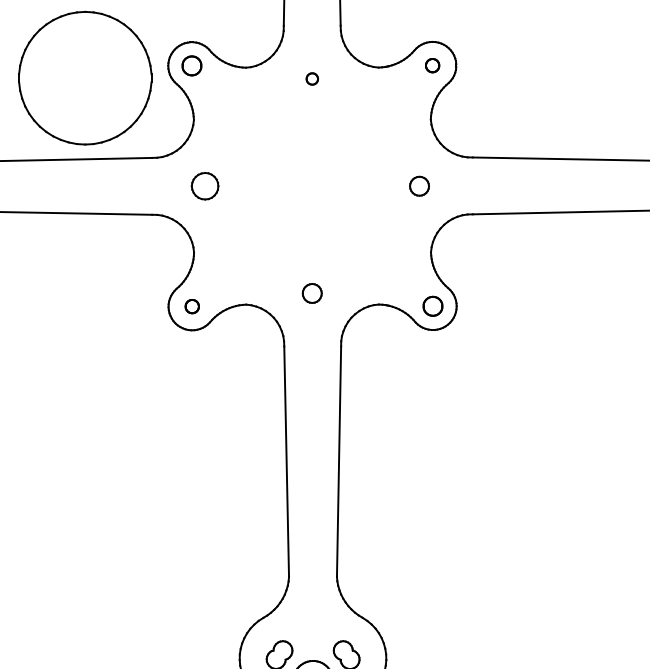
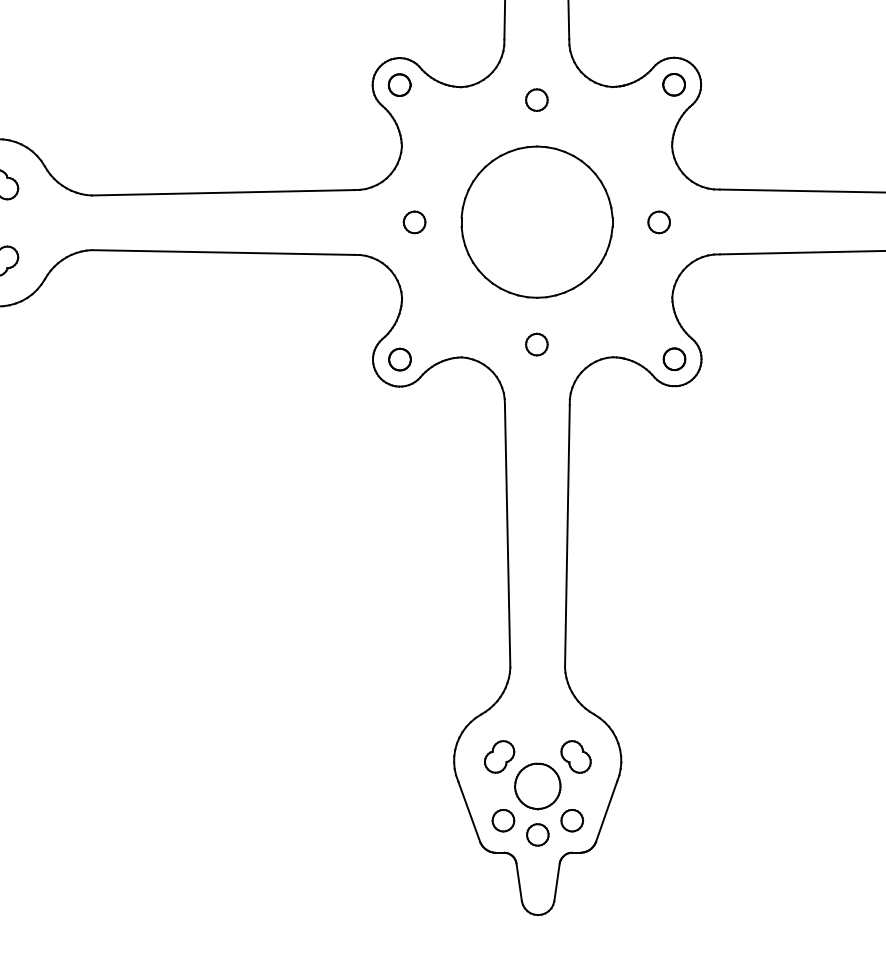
part: (432, 65) -> (673, 84), size x1.43
part: (84, 77) -> (536, 221), moved
part: (311, 78) -> (536, 99), size x1.67
part: (204, 186) -> (414, 222), size x0.71
part: (191, 306) -> (399, 359), size x1.43

